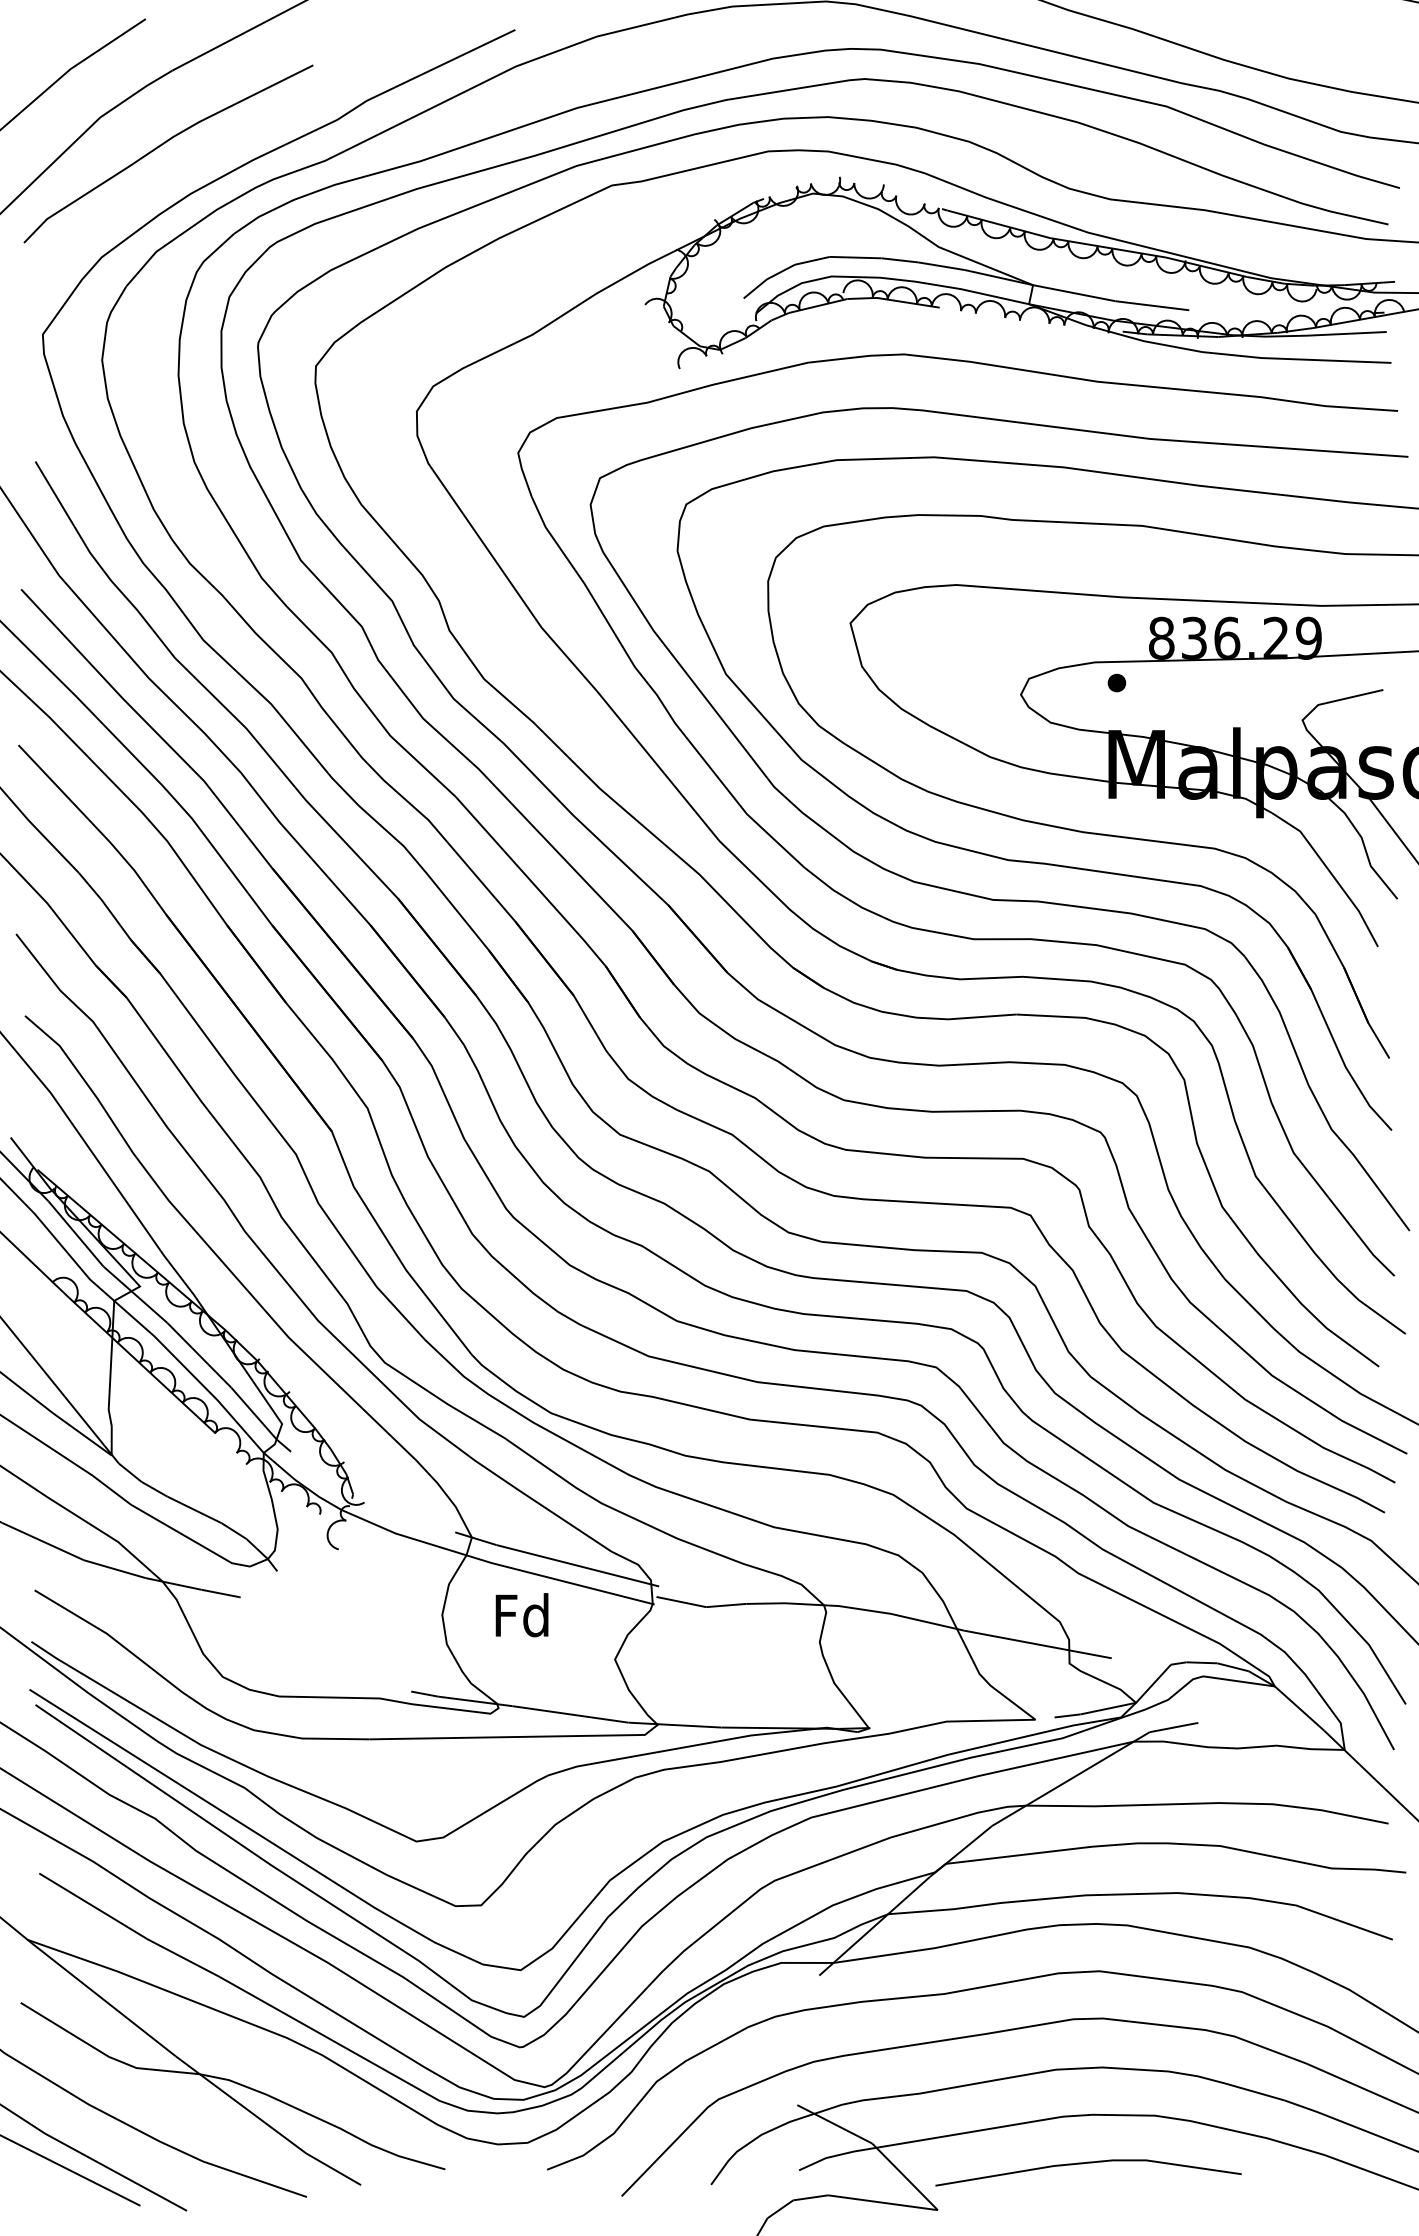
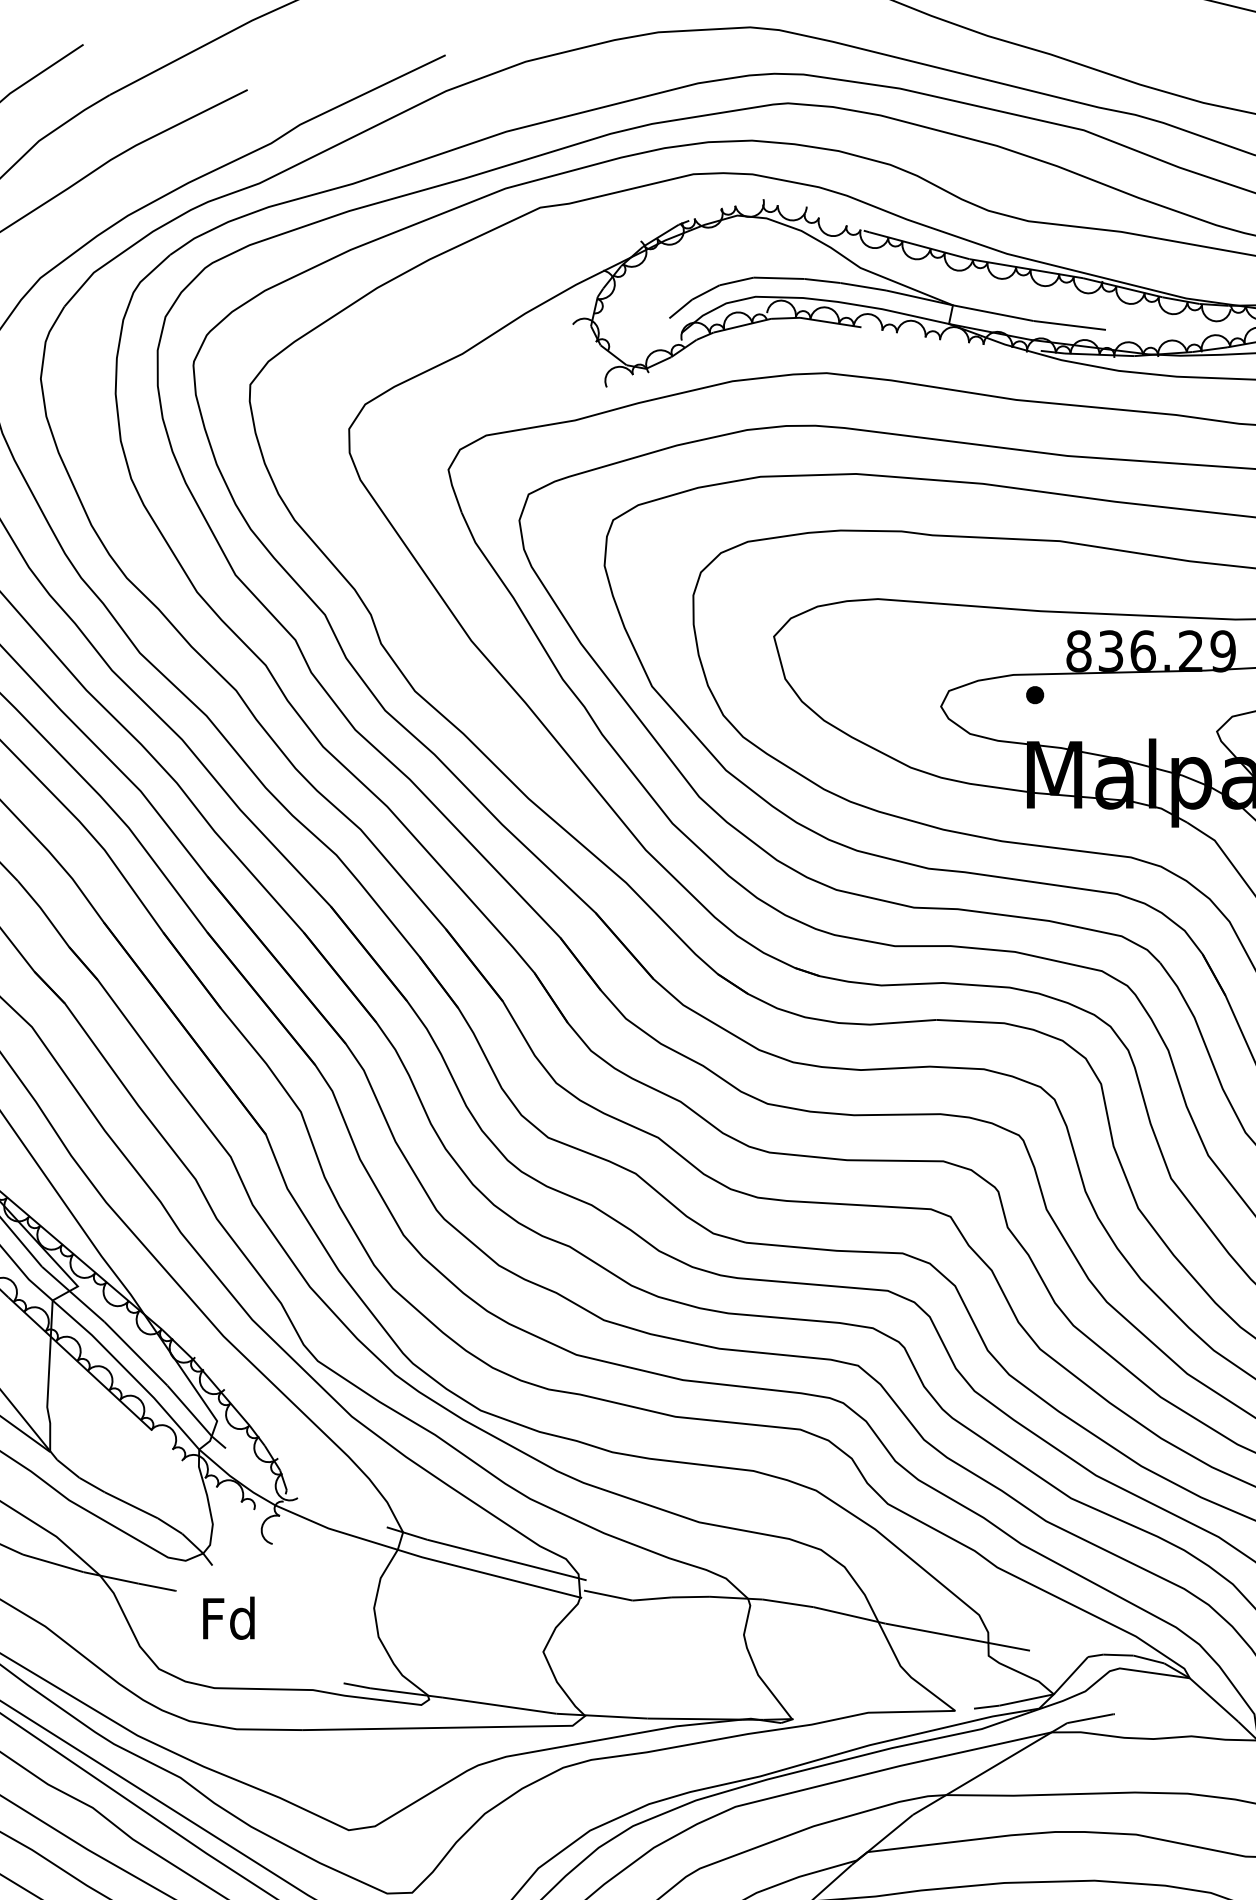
text: (521, 1615) -> (228, 1618), moved

